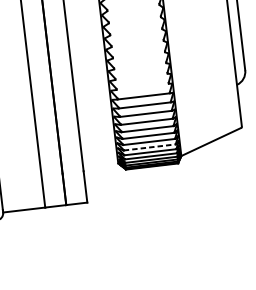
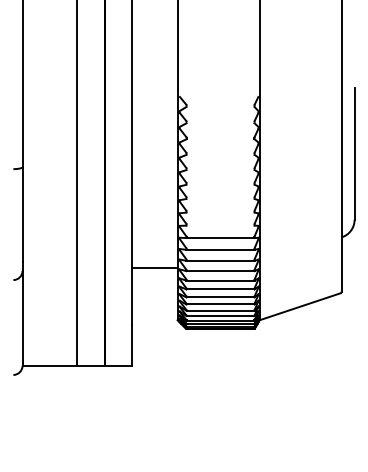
line: (95, 125) -> (154, 268), added
line: (149, 147) -> (220, 304), dashed -> solid

